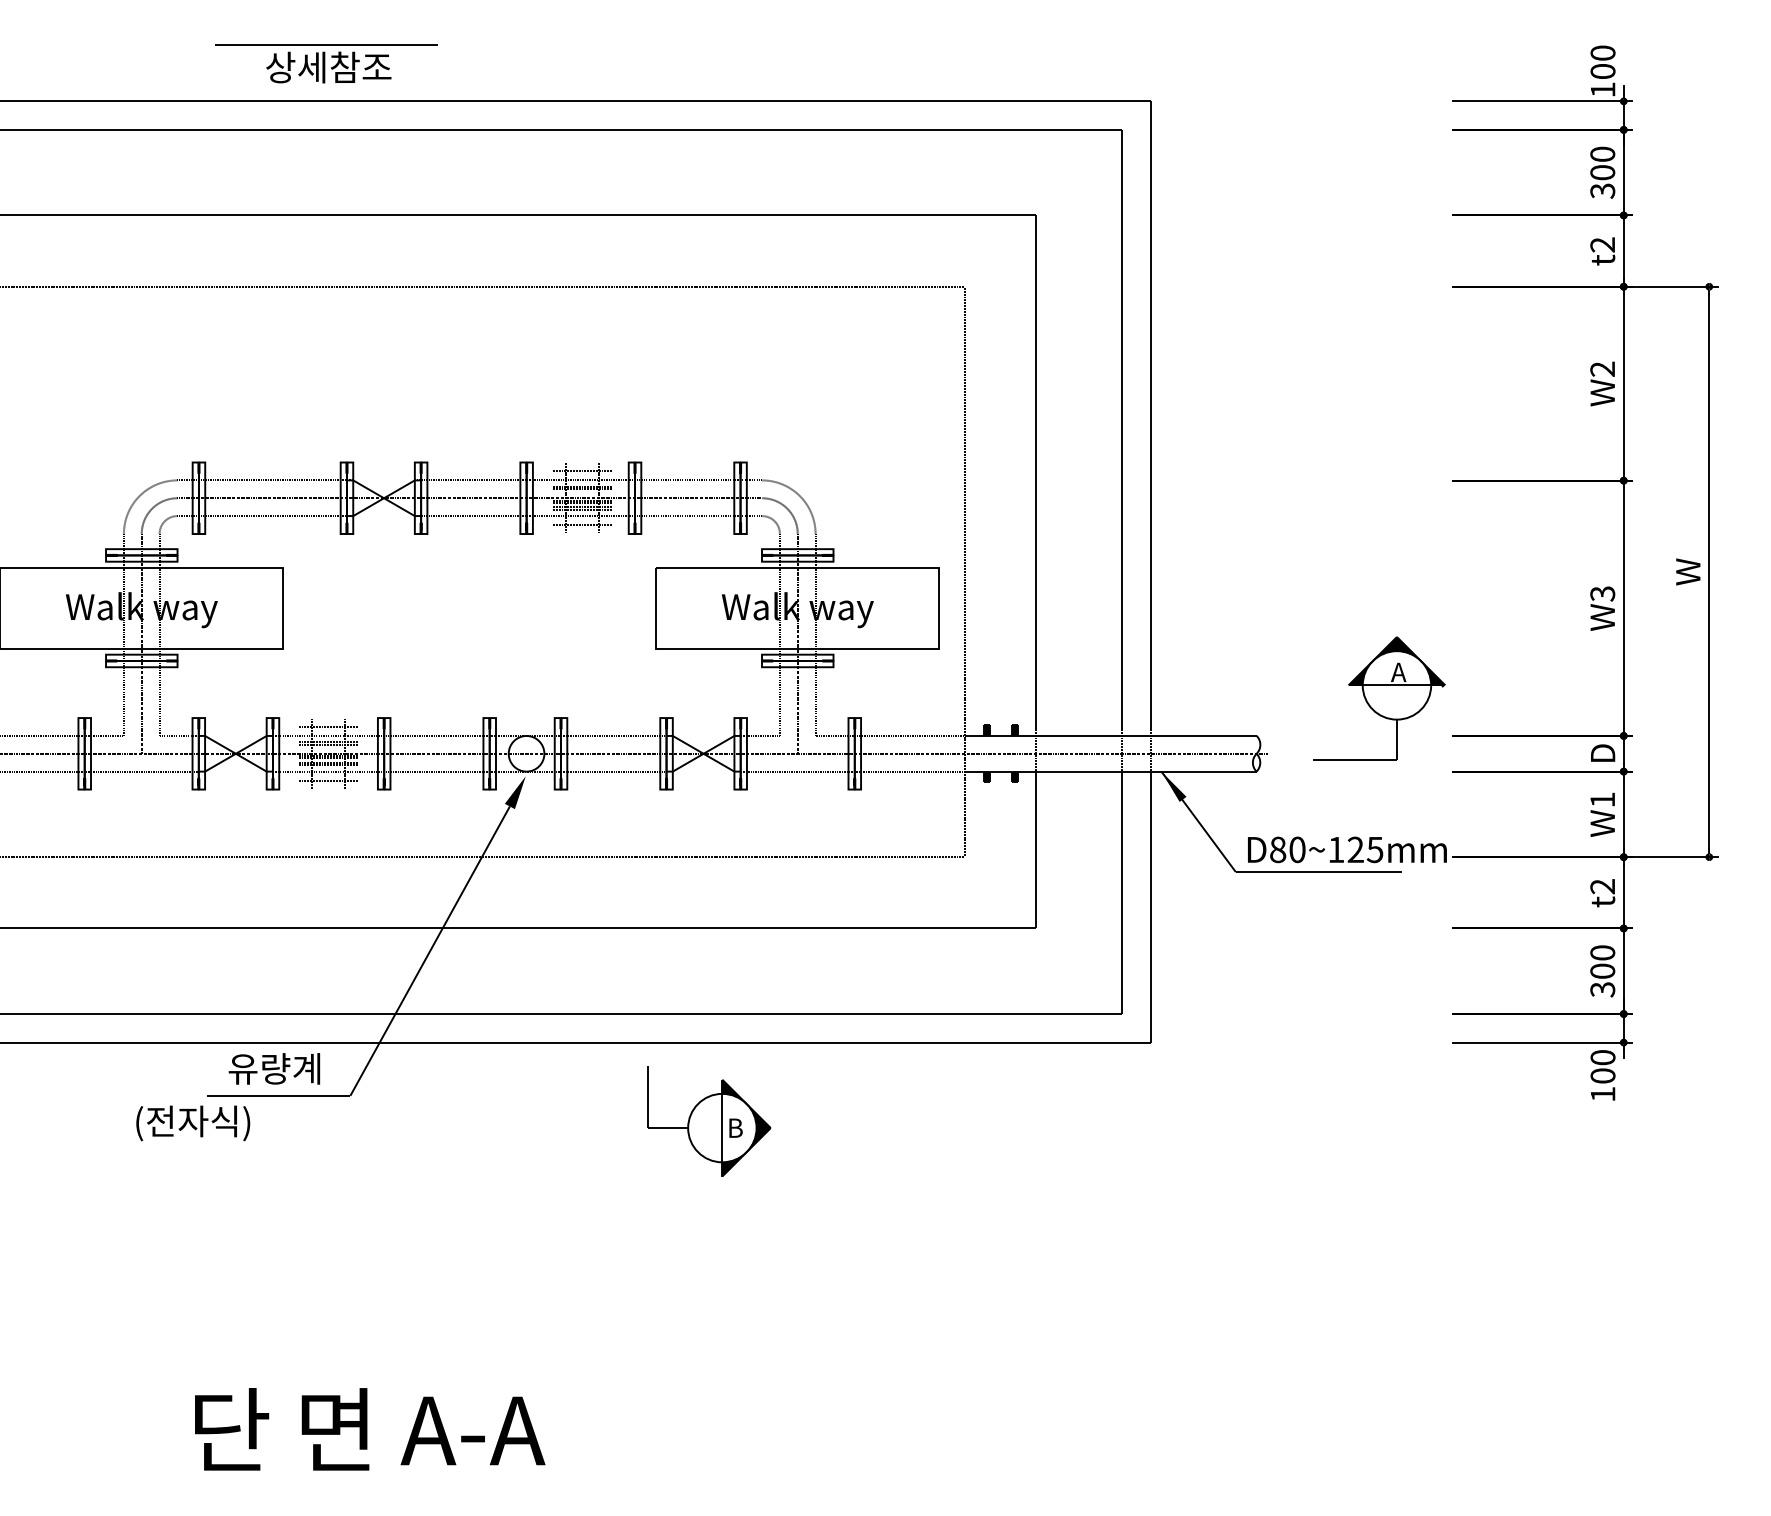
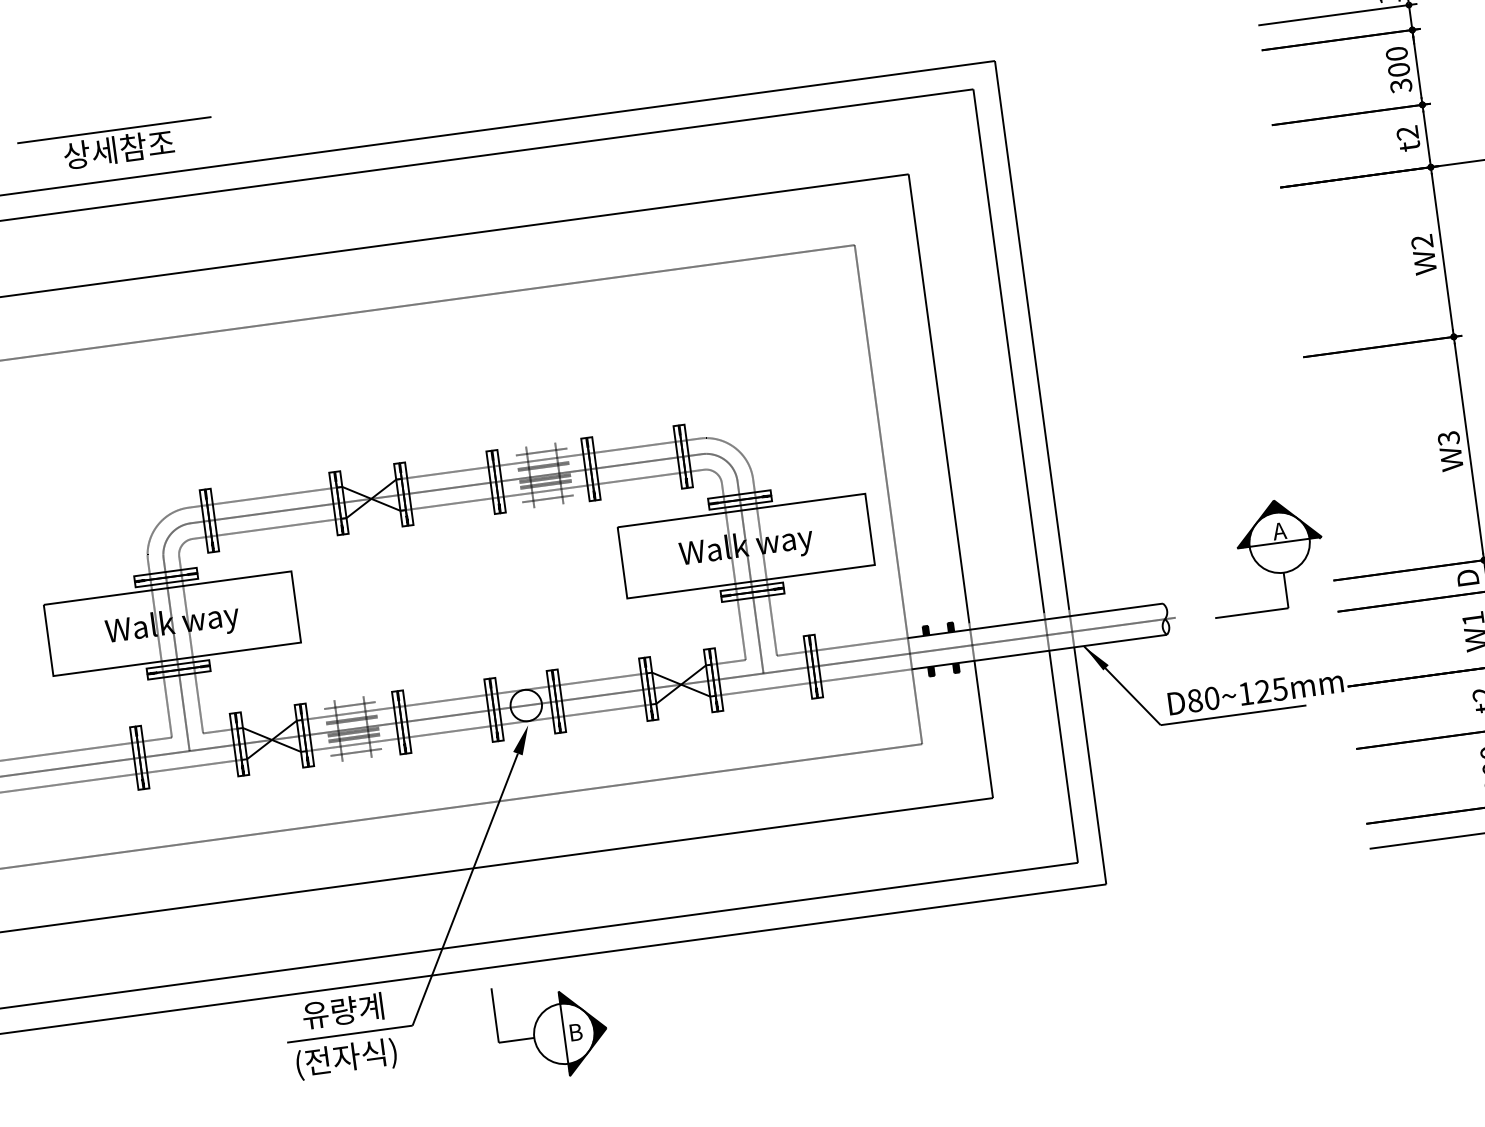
part: (326, 63) -> (116, 146), moved
part: (709, 1121) -> (552, 1029), moved
text: (193, 1123) -> (346, 1059), moved

